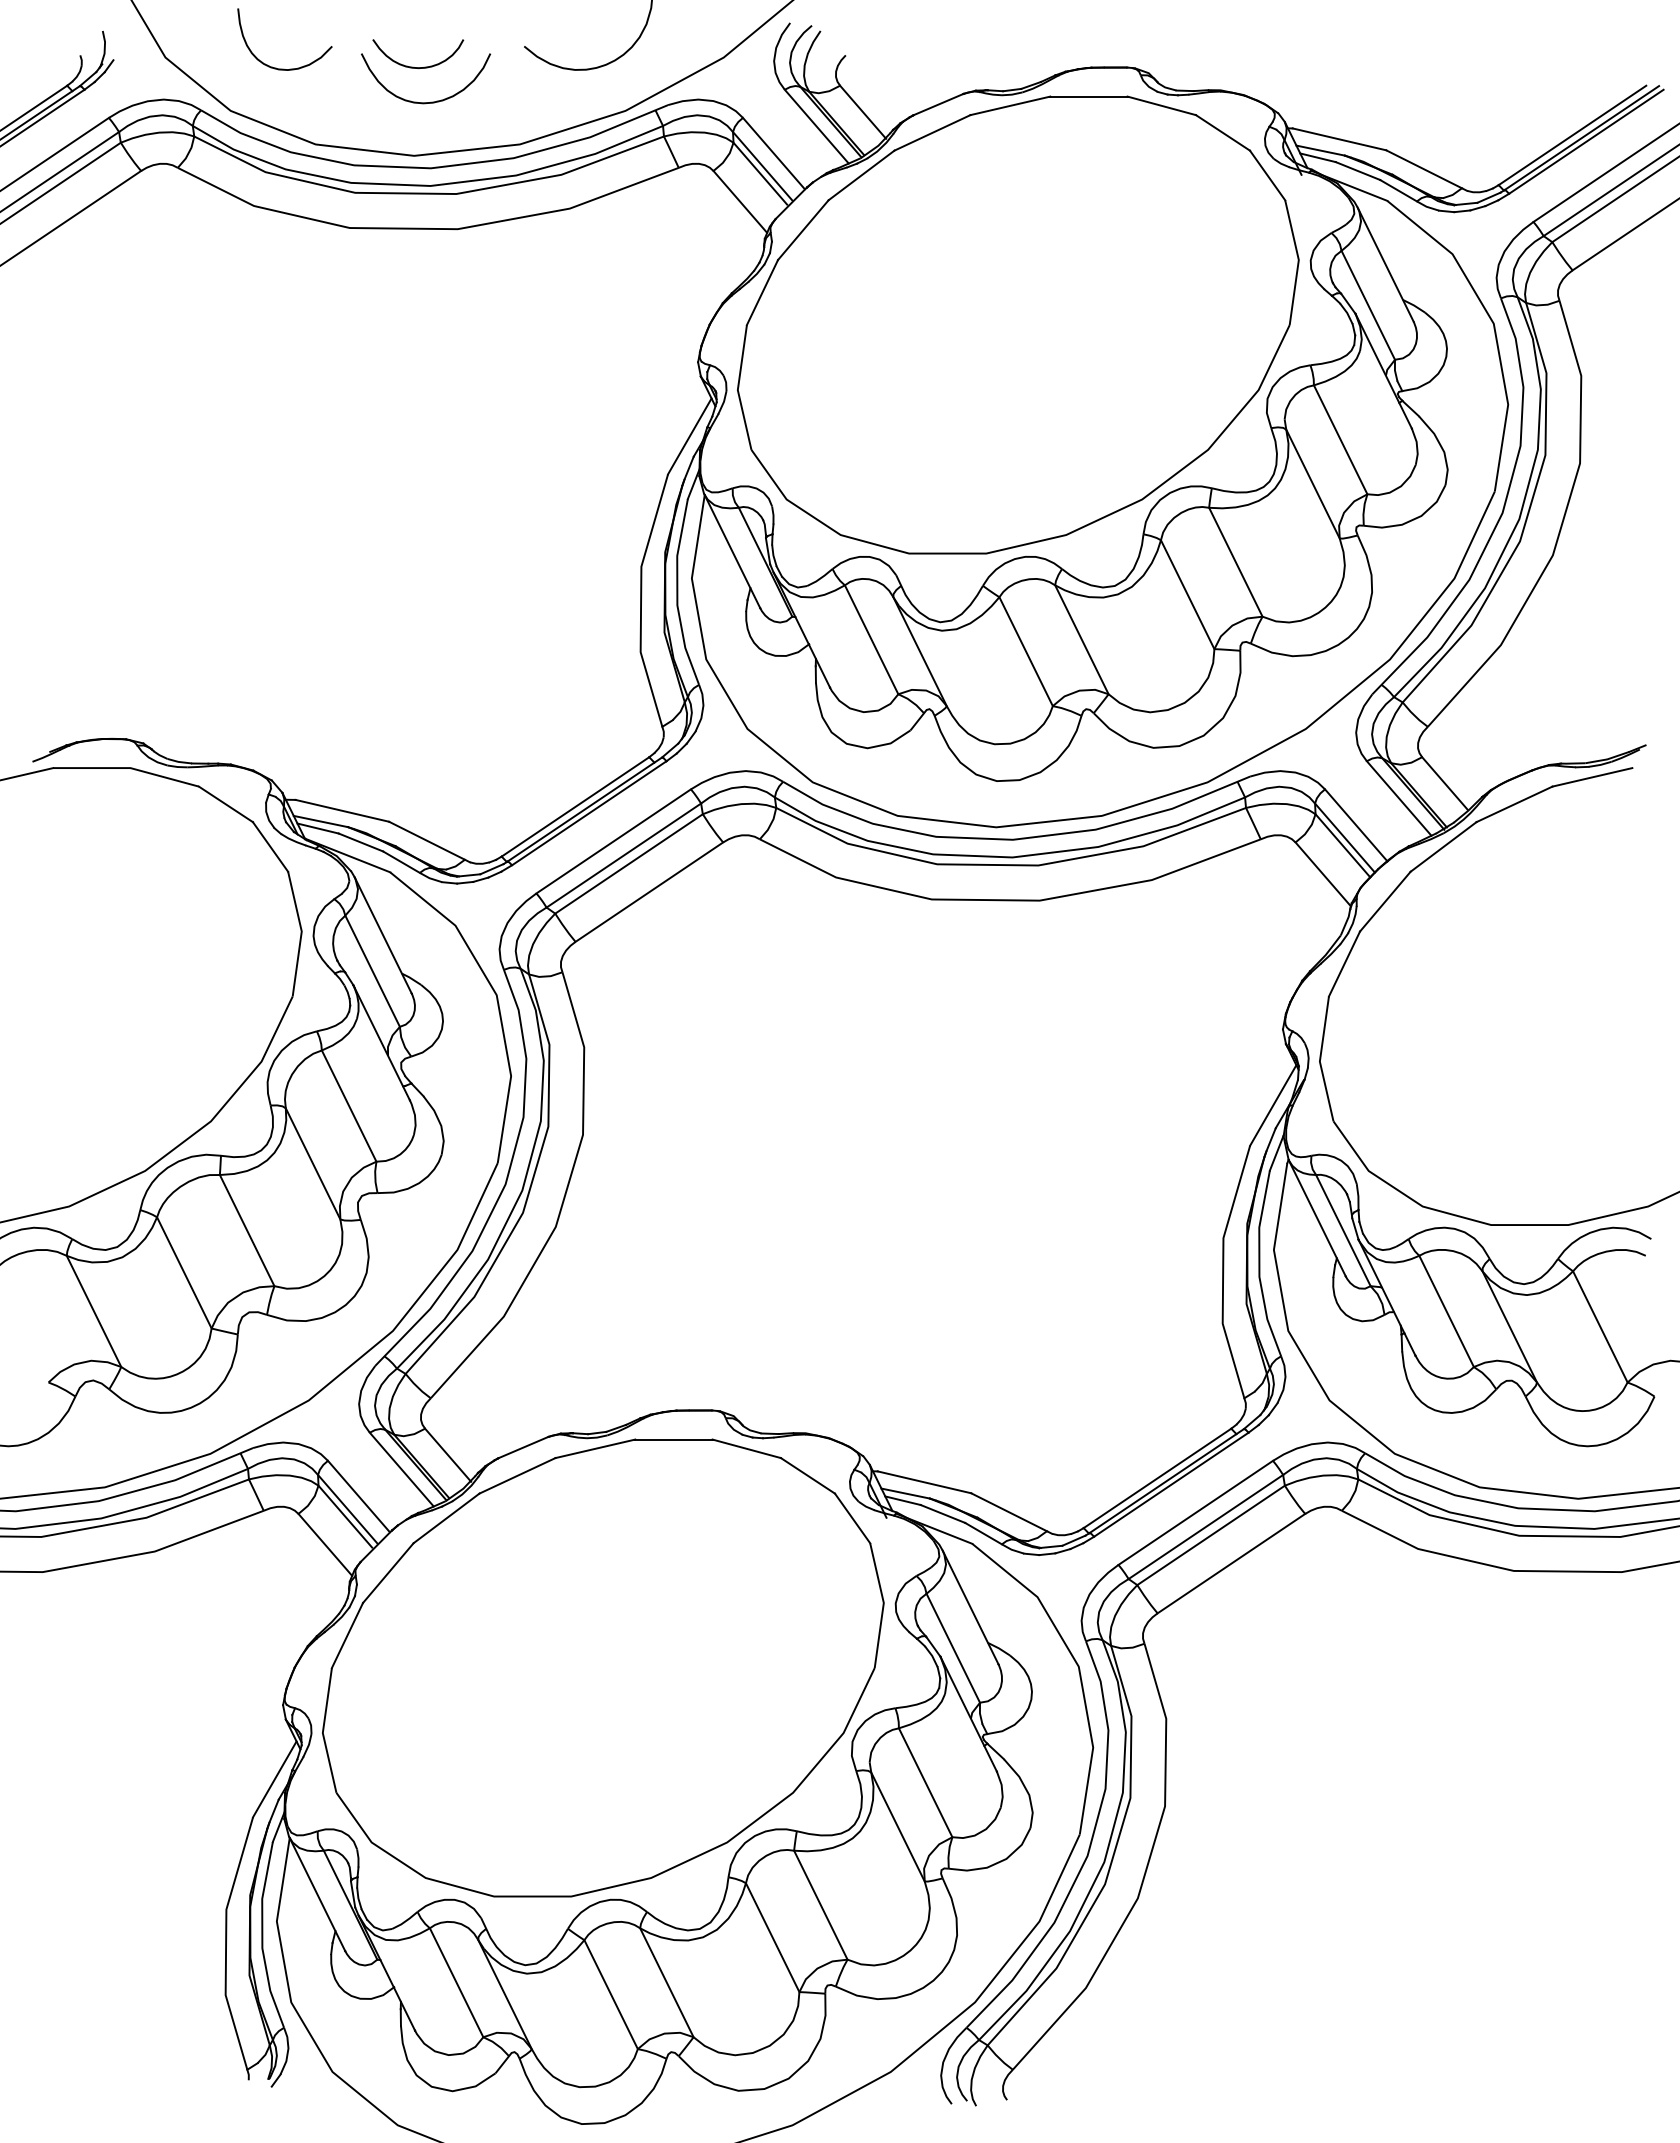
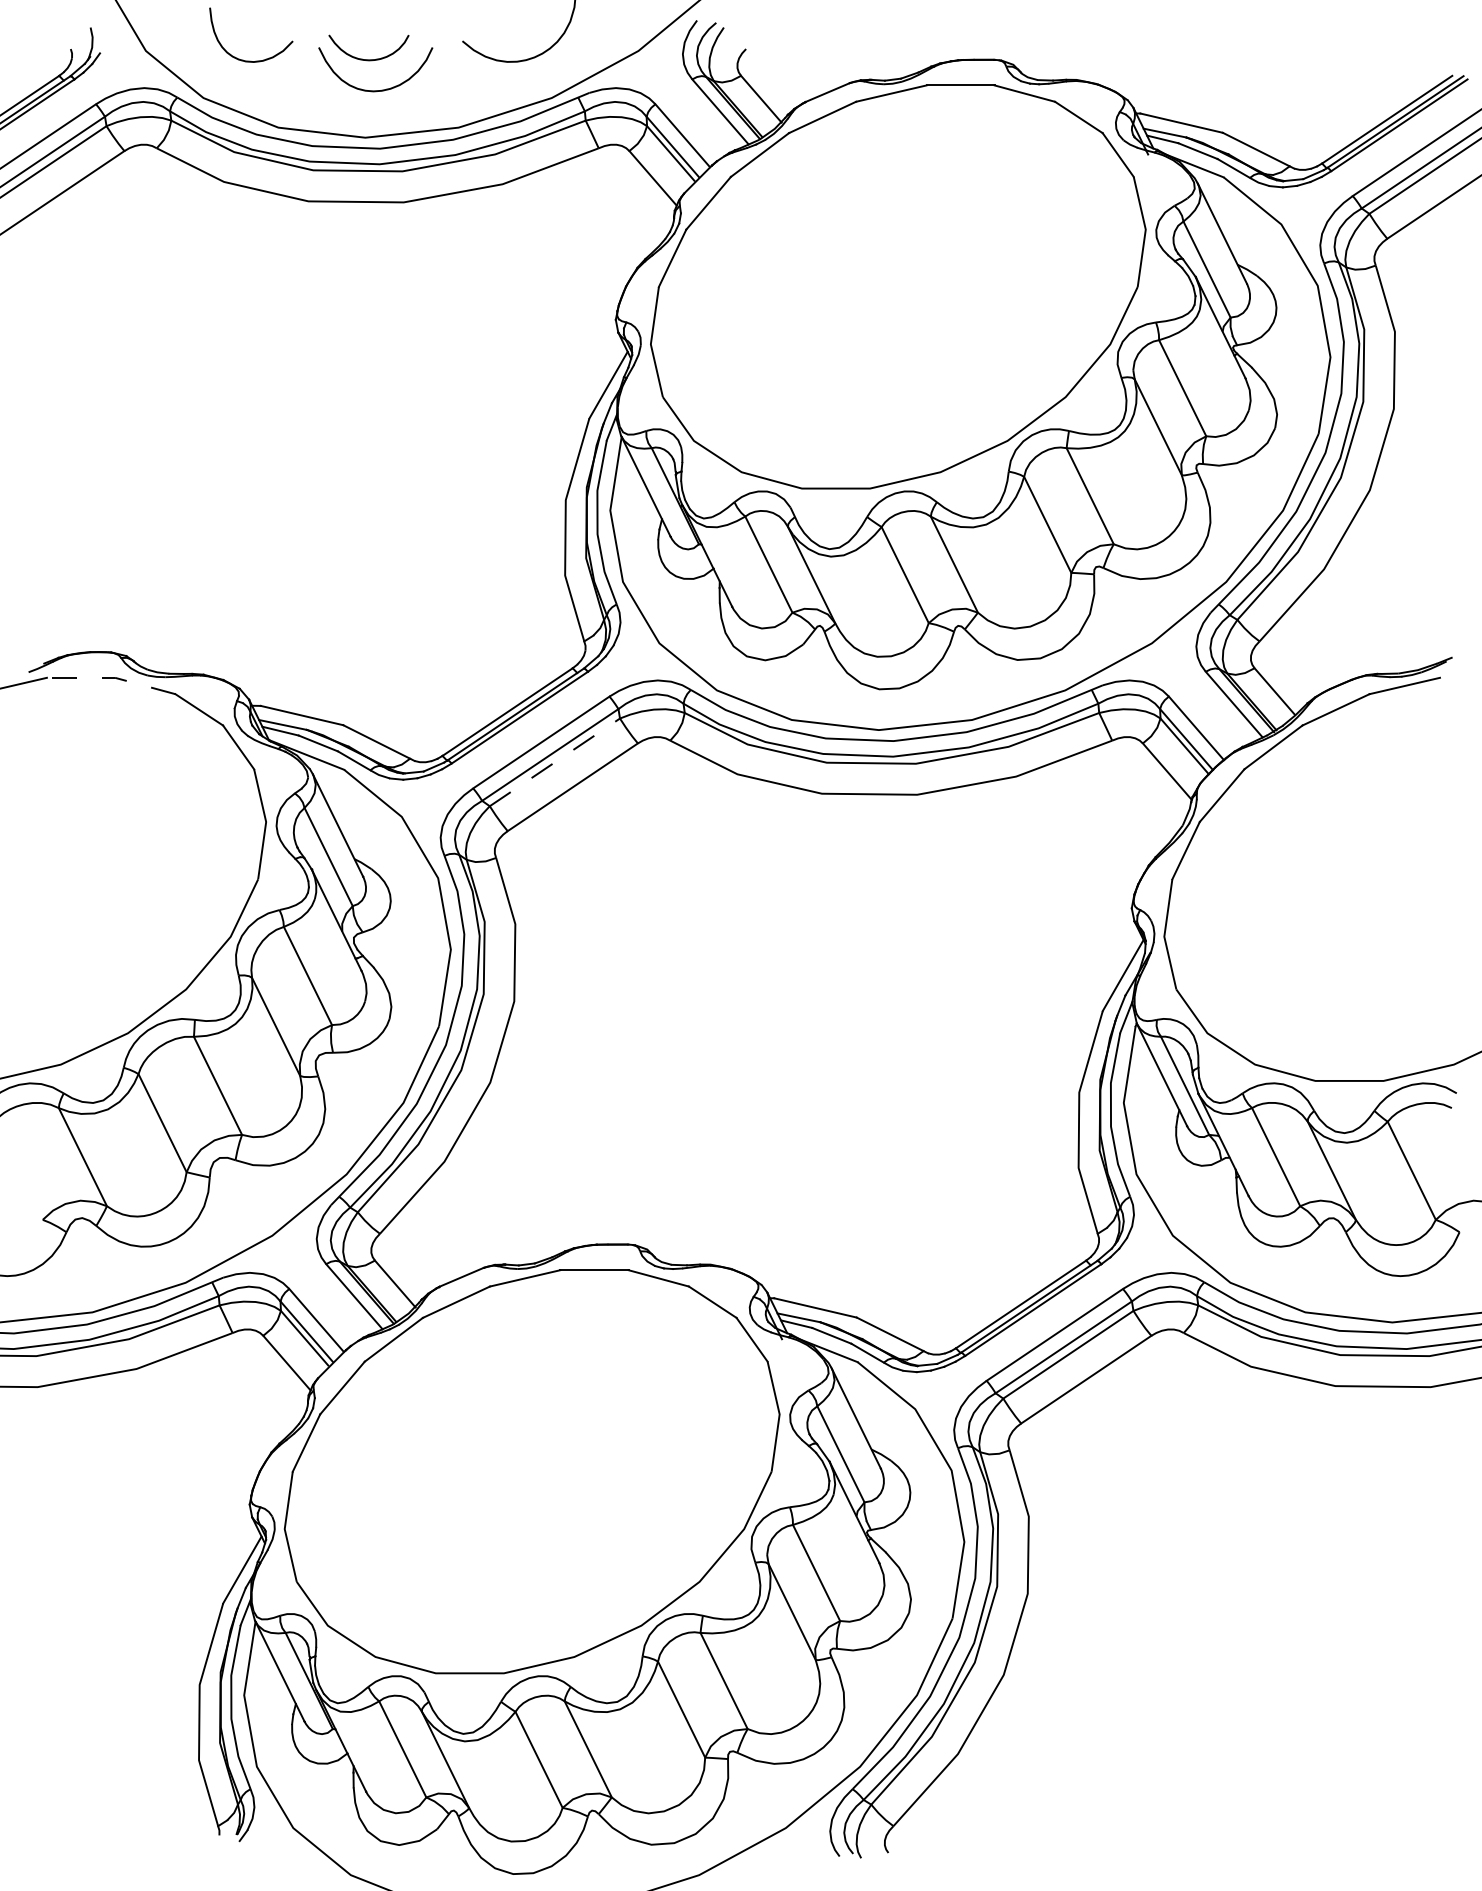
line: (127, 768) -> (112, 678), solid -> dashed
line: (629, 863) -> (555, 762), solid -> dashed

